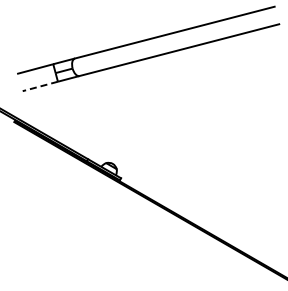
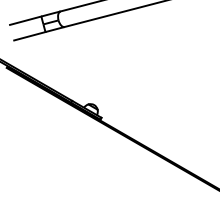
line: (39, 86) -> (29, 36), dashed -> solid

